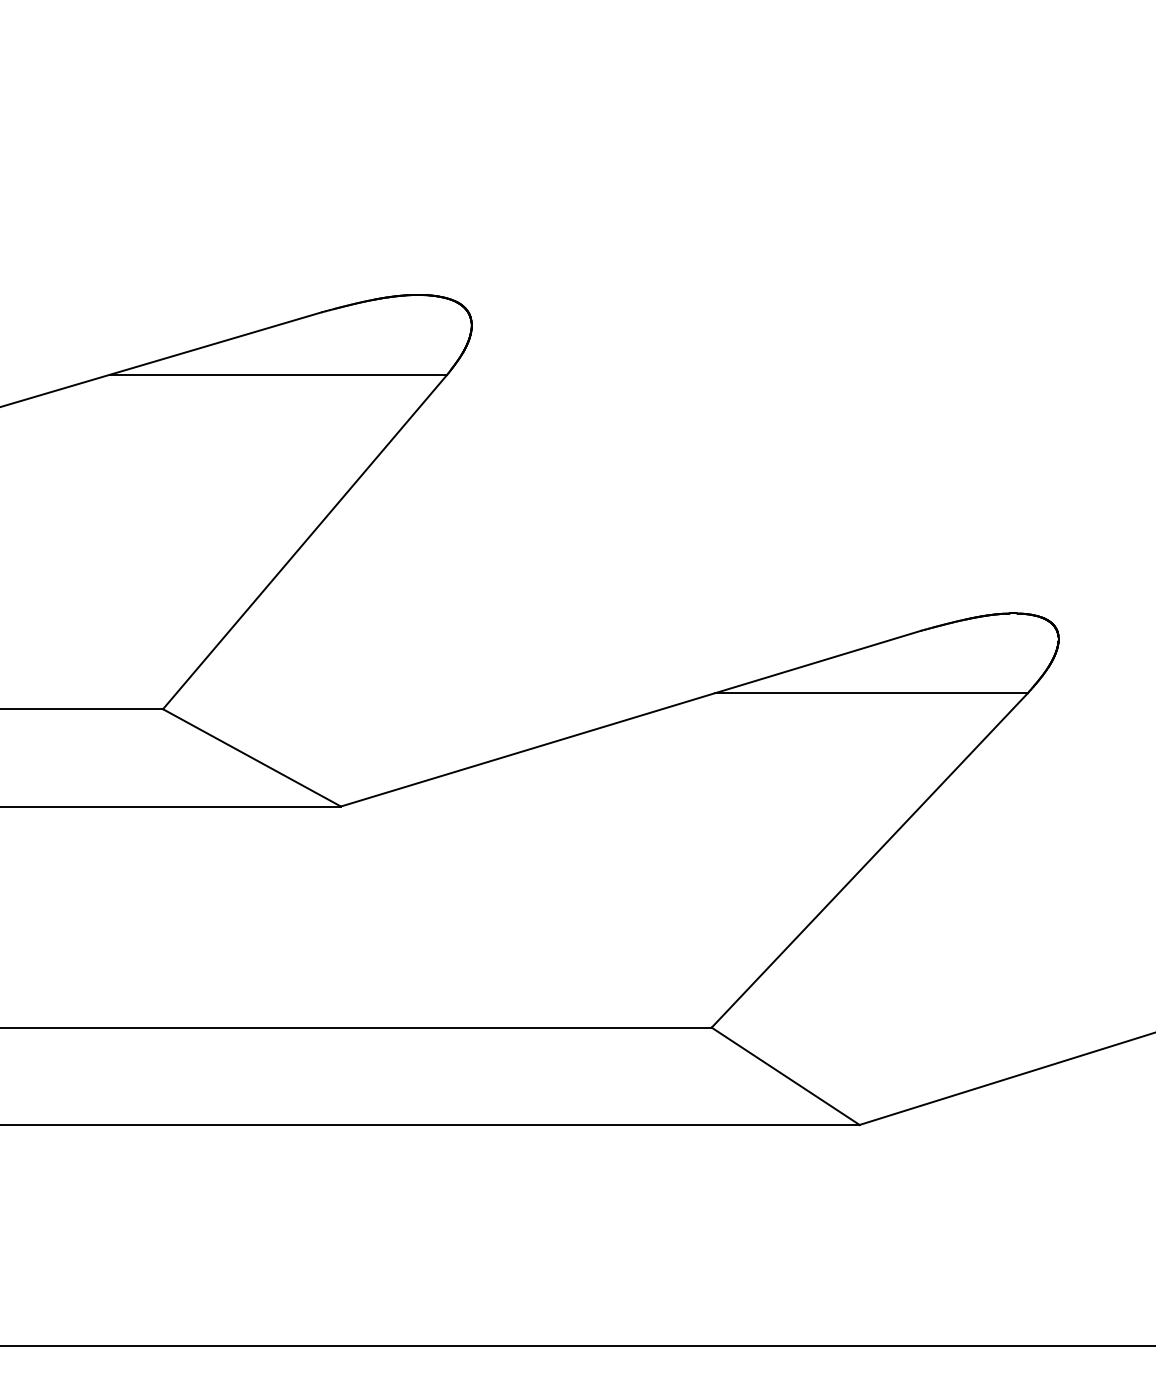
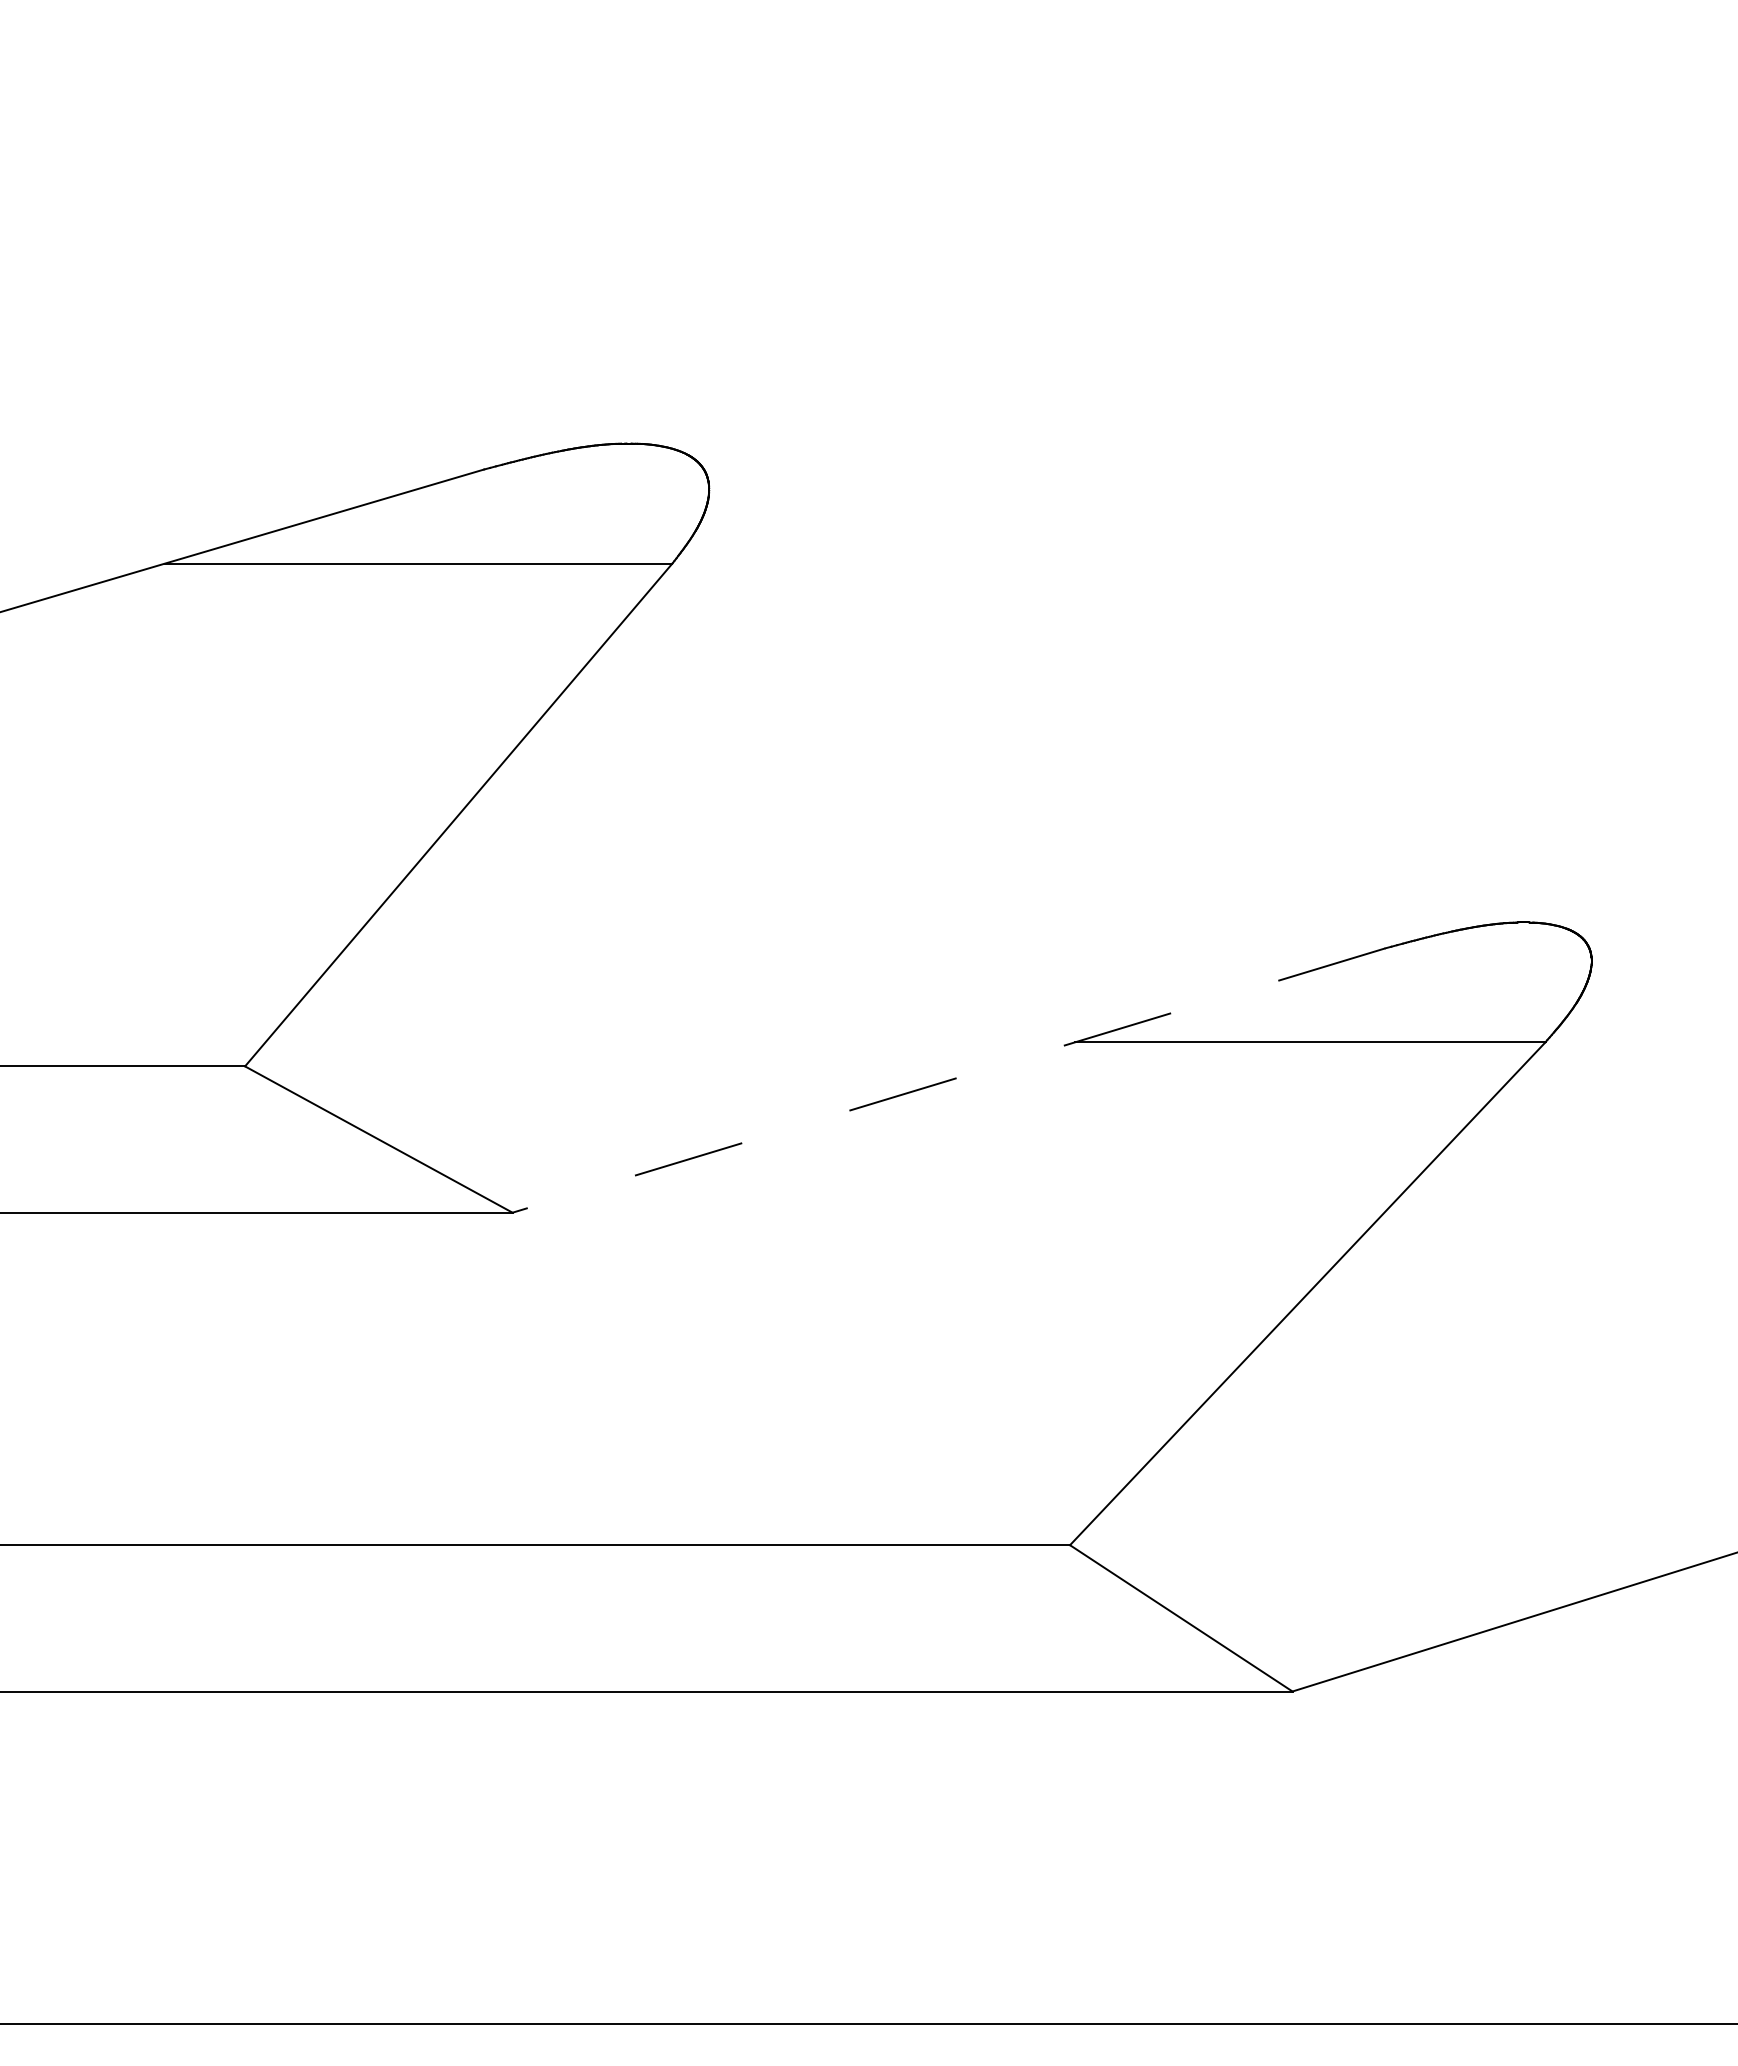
line: (630, 718) -> (947, 1080), solid -> dashed

